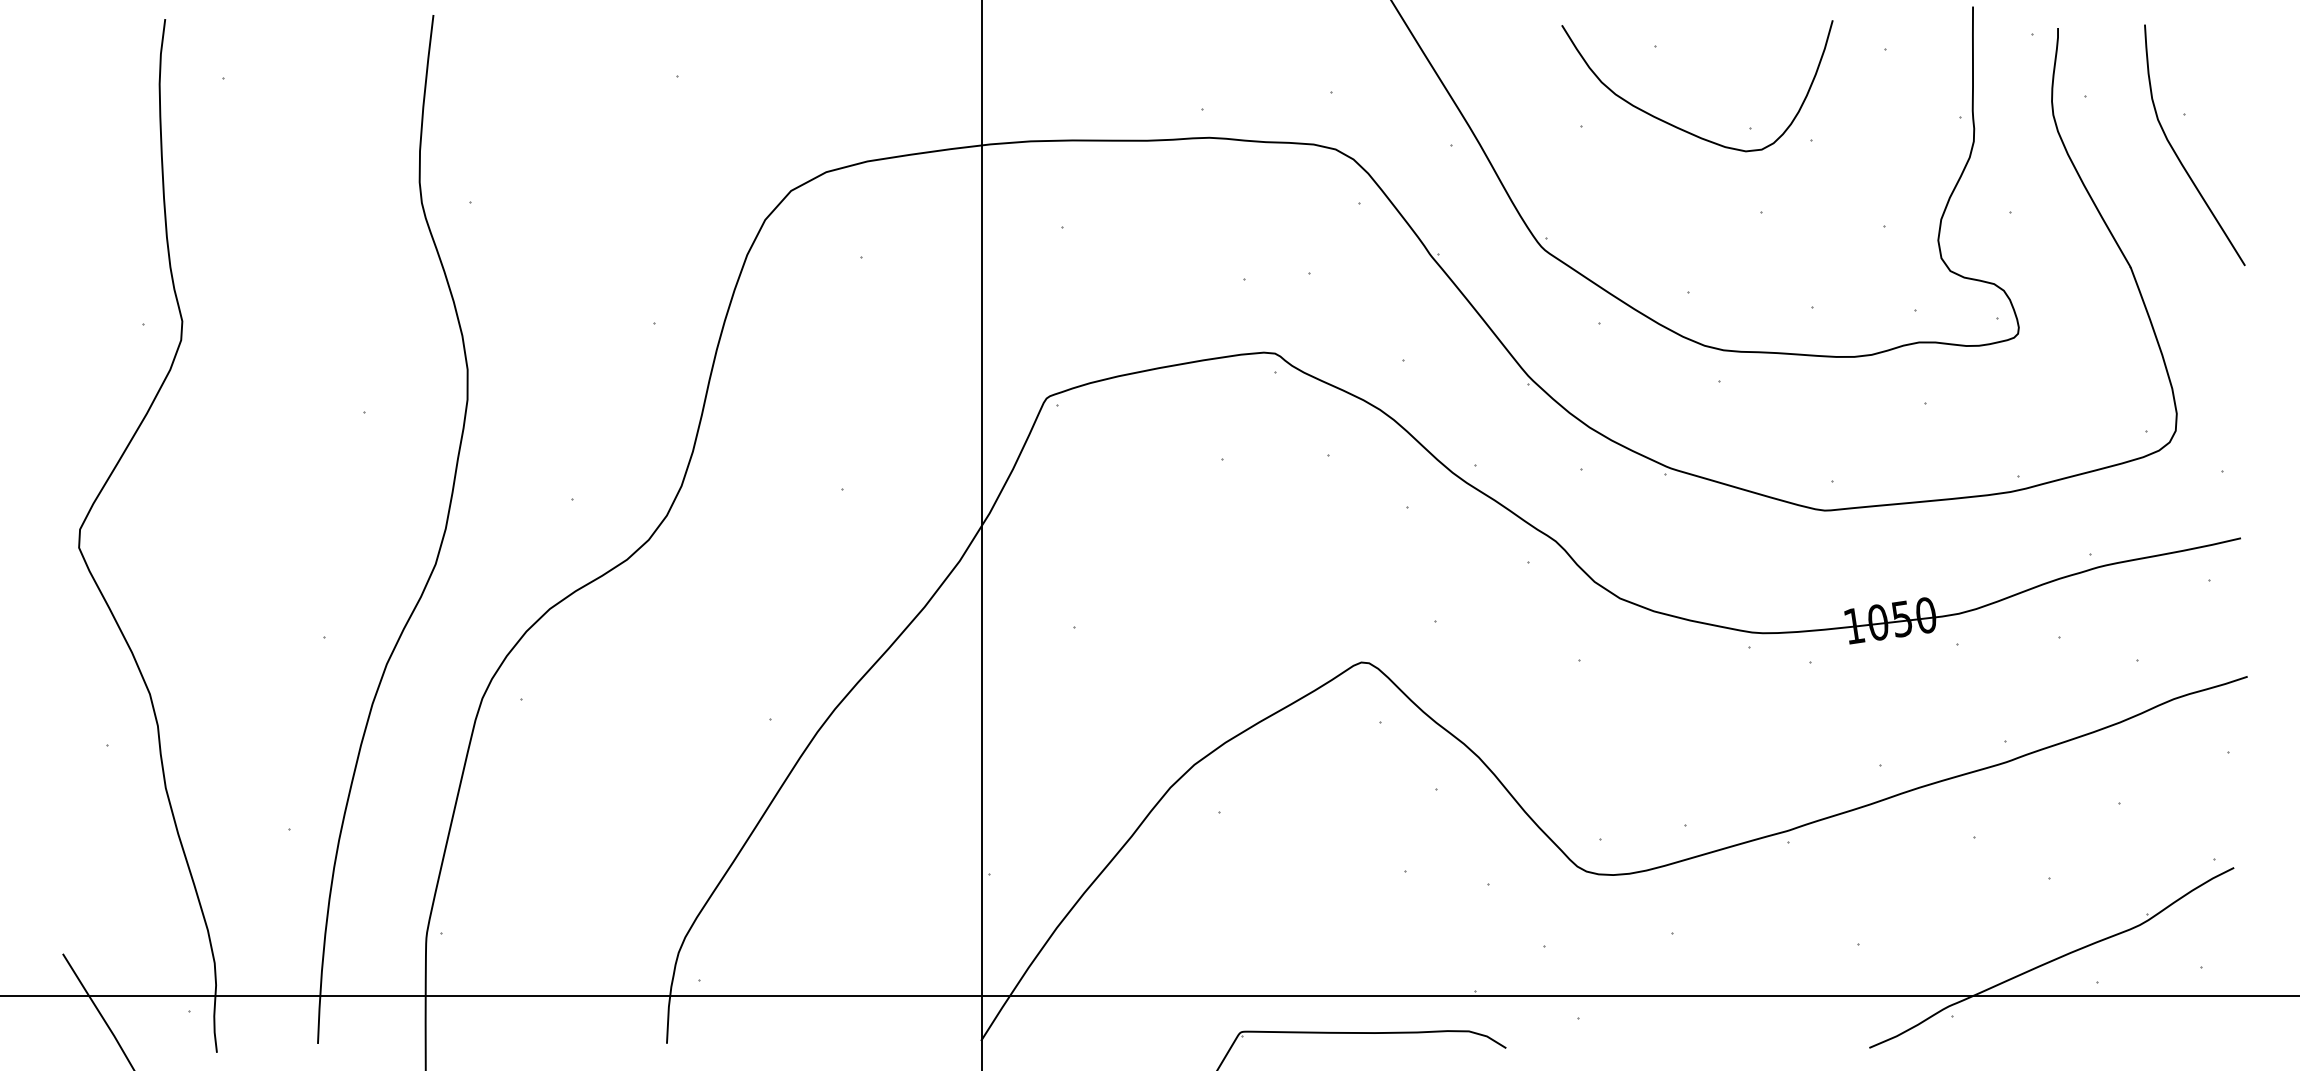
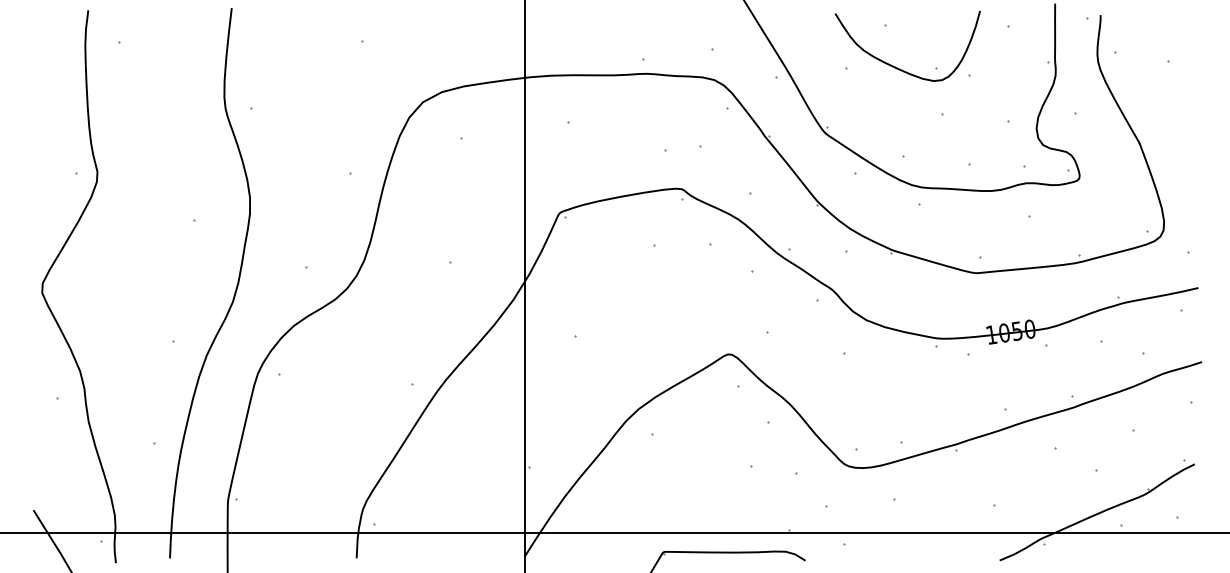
curve: (2177, 152) -> (1164, 81), removed

